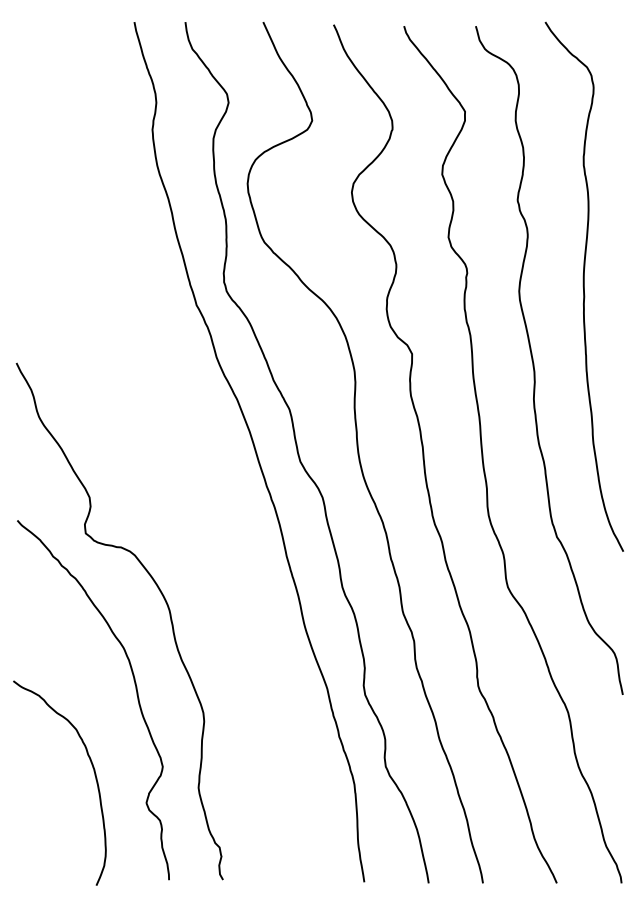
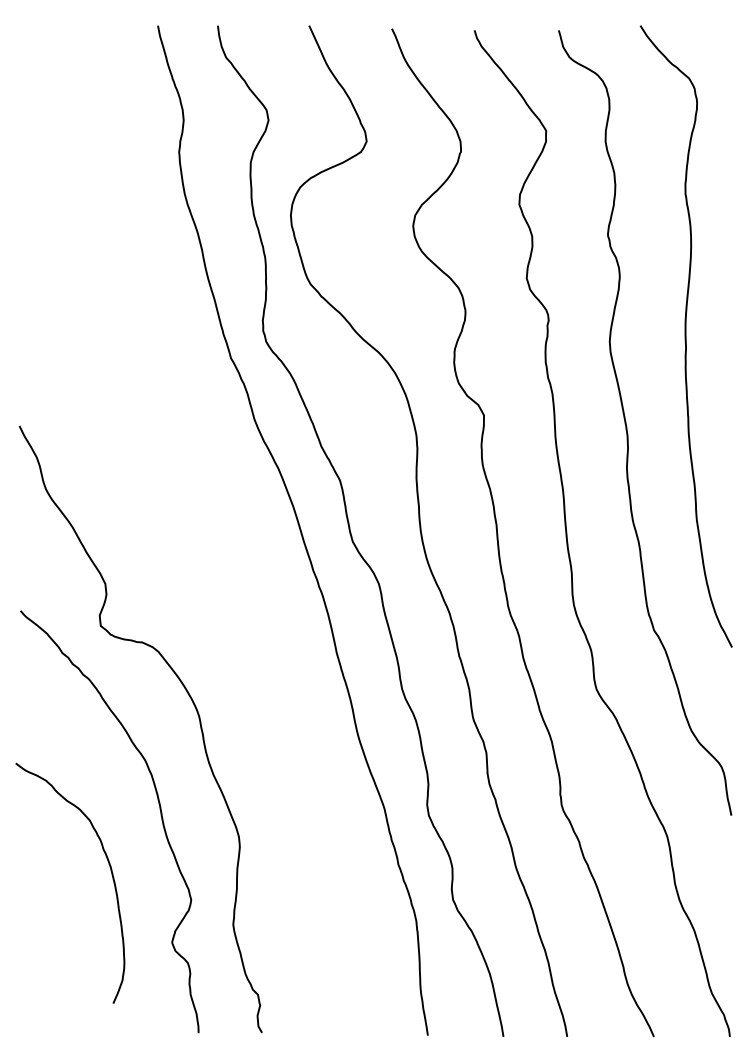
curve: (94, 773) -> (110, 871), moved

